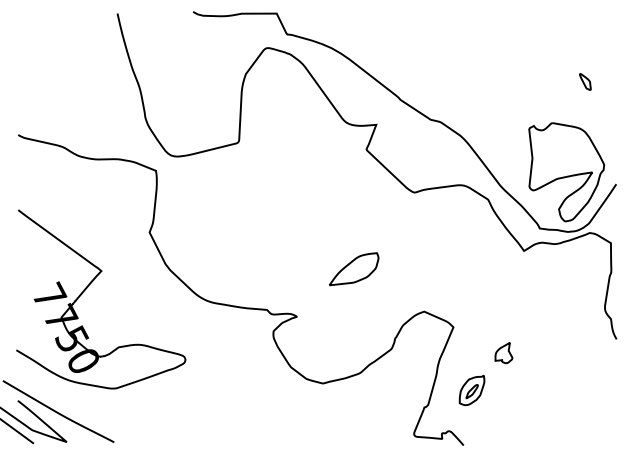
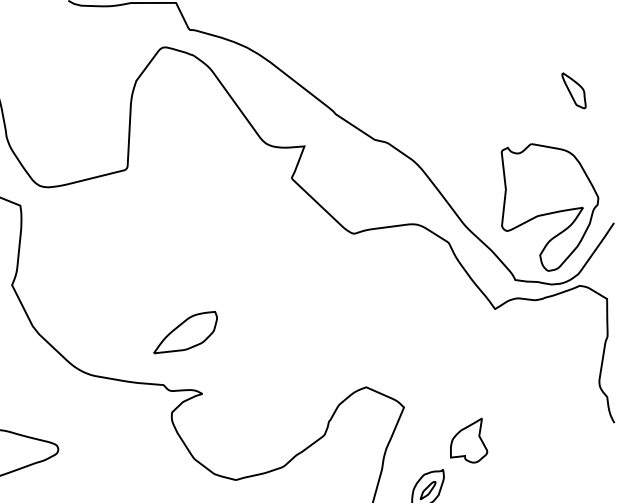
part: (585, 81) -> (574, 90), size x1.67
part: (354, 269) -> (186, 332), moved
part: (503, 352) -> (468, 439), size x1.67

